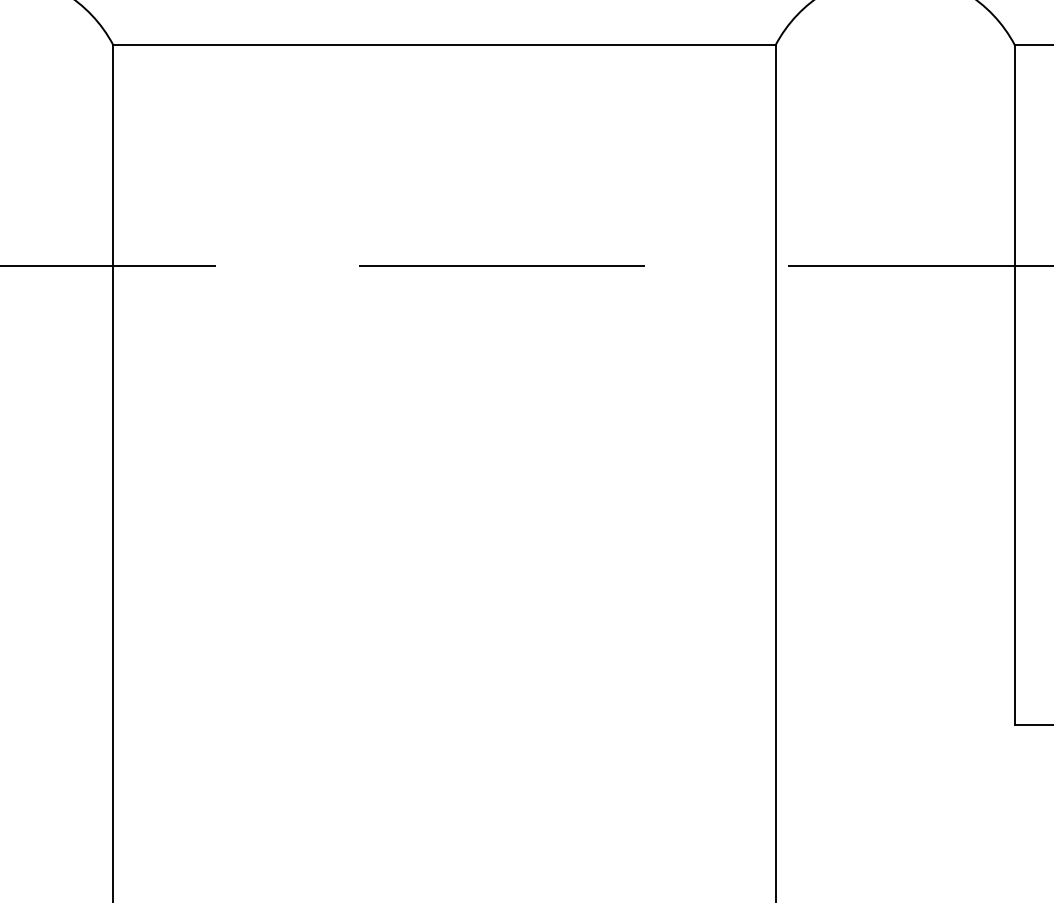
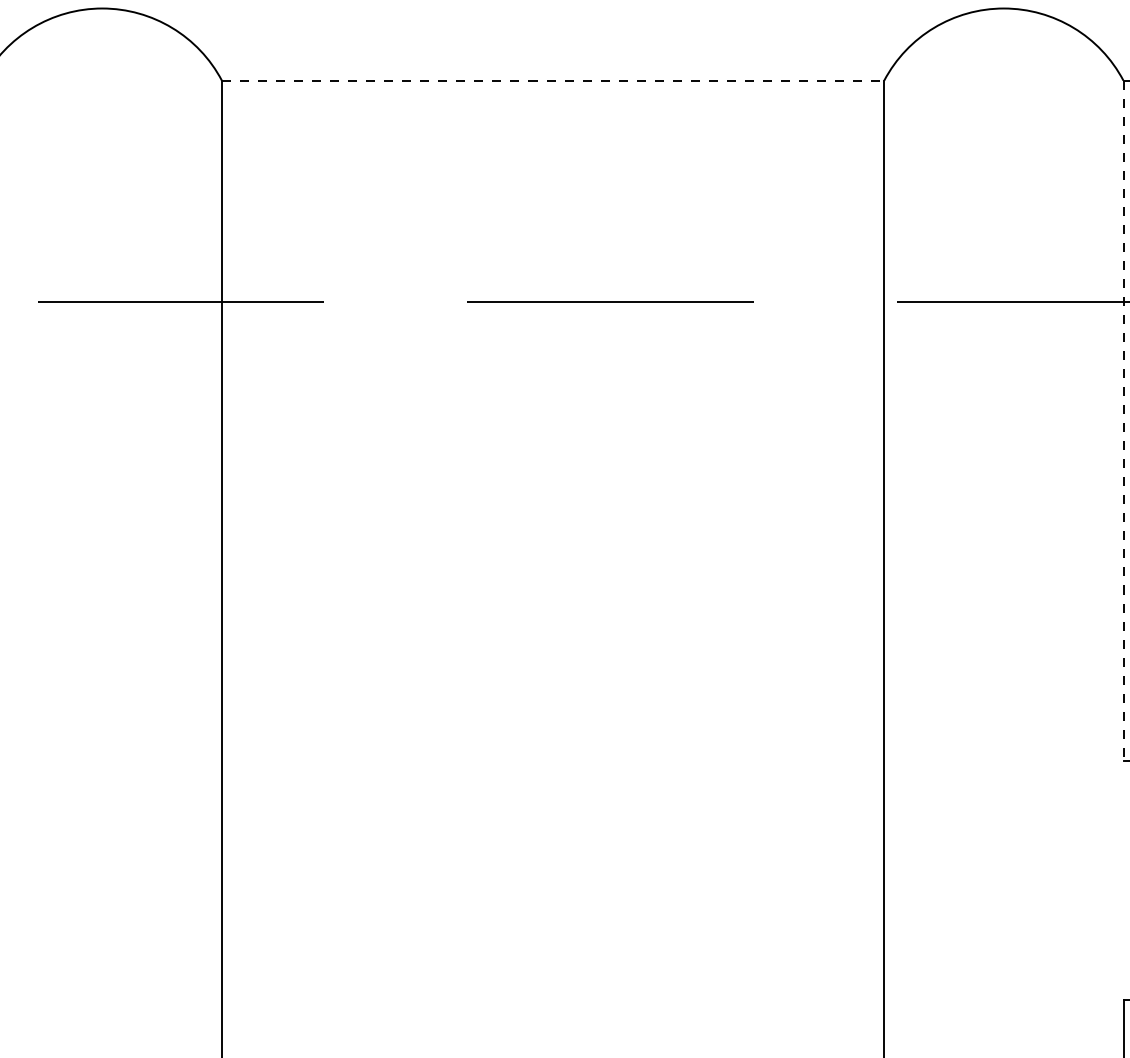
line: (444, 45) -> (553, 80), solid -> dashed
line: (1014, 386) -> (1123, 421), solid -> dashed

